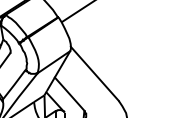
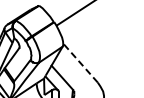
line: (94, 73) -> (80, 62), solid -> dashed

